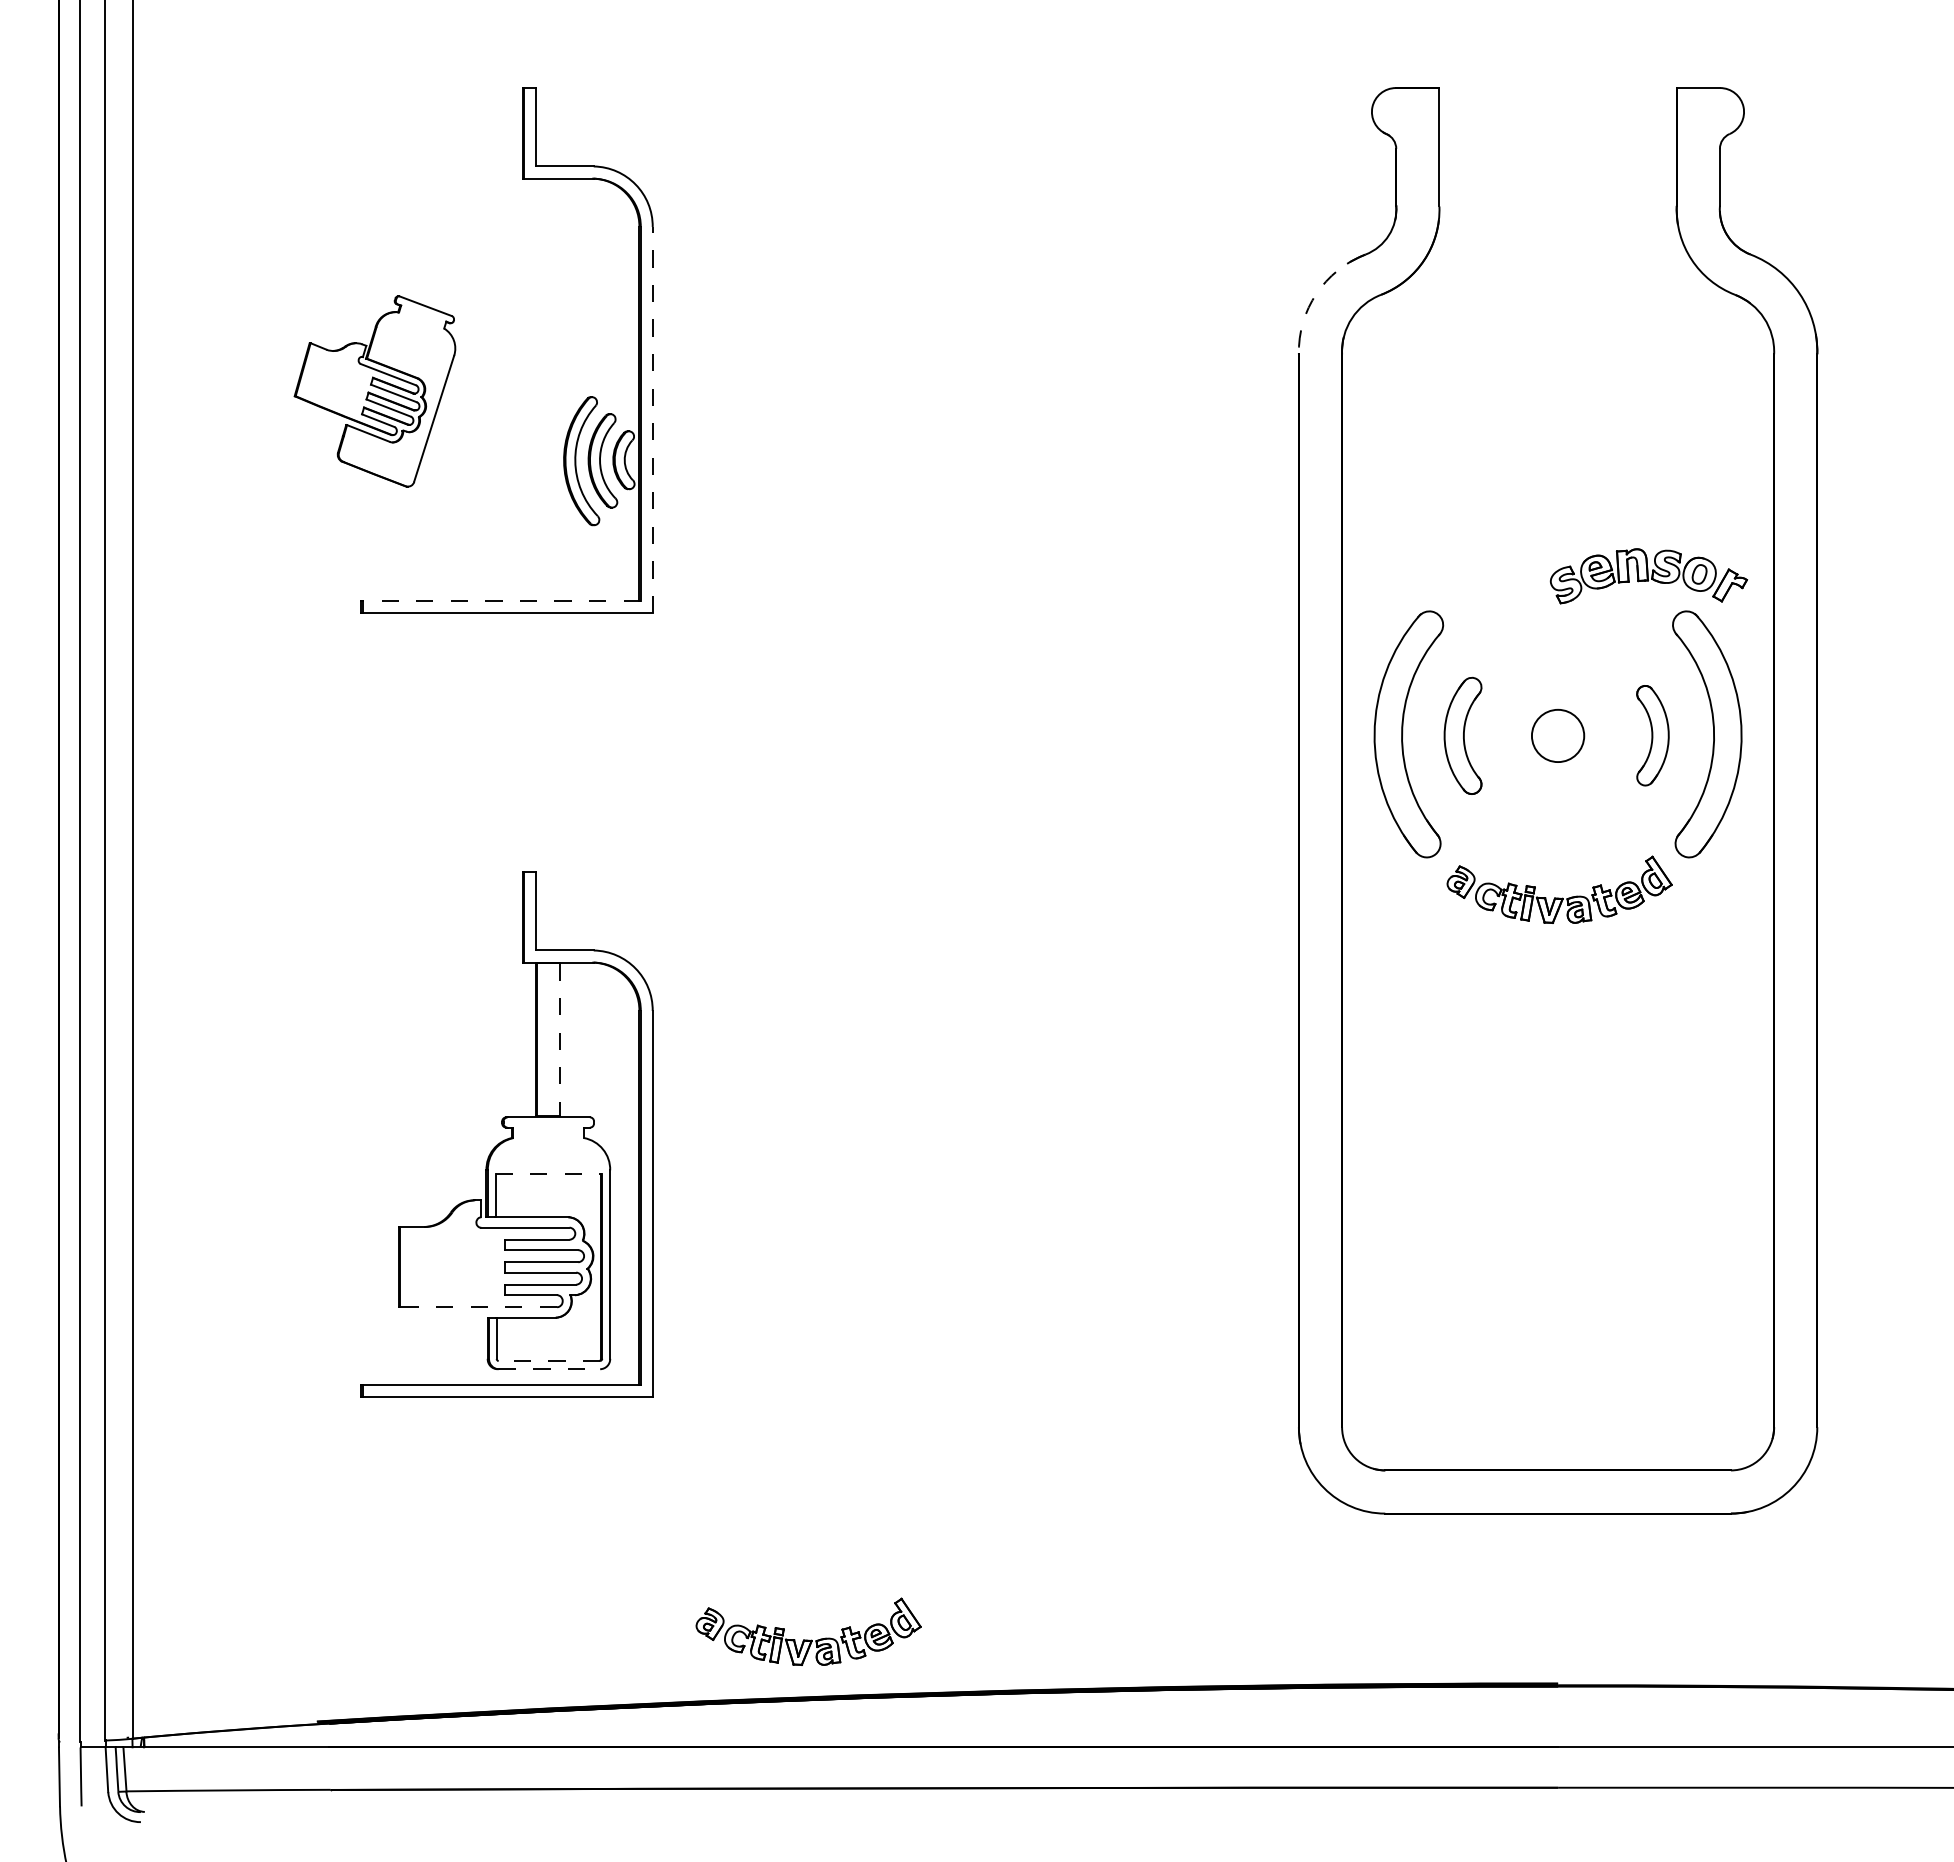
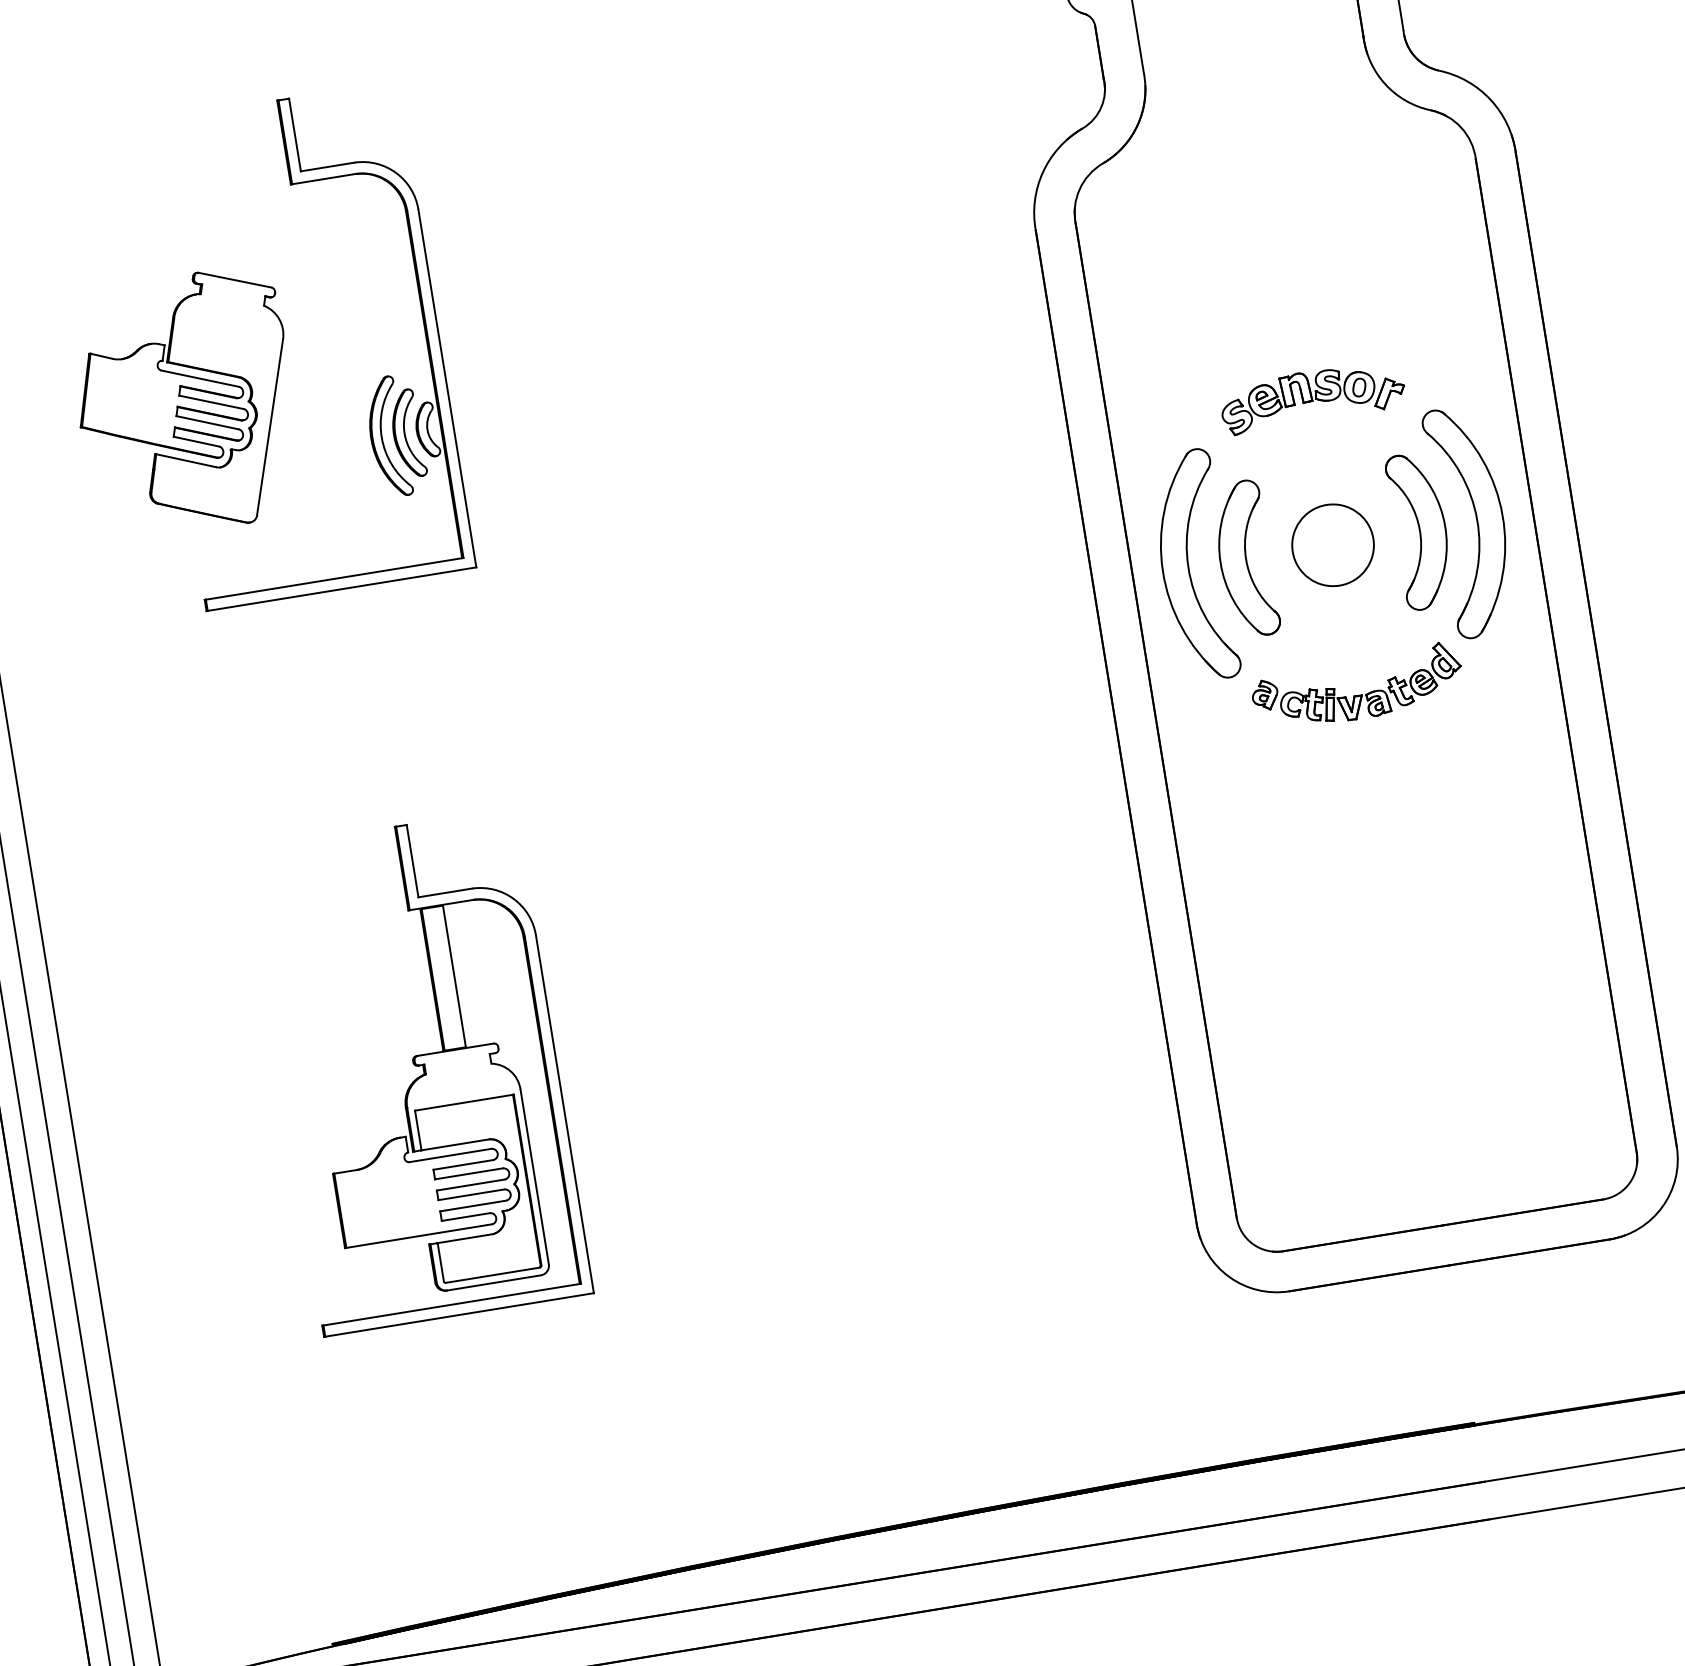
arc: (1316, 293) -> (1043, 171), dashed -> solid
part: (374, 391) -> (185, 403), size x1.43
line: (652, 419) -> (447, 388), dashed -> solid
part: (1648, 576) -> (1312, 397), moved
line: (501, 601) -> (334, 579), dashed -> solid
part: (1462, 735) -> (1244, 559), size x1.43
circle: (1557, 735) -> (1332, 544), size x1.67
part: (1652, 735) -> (1420, 530), size x1.67
line: (559, 1040) -> (454, 977), dashed -> solid
line: (549, 1174) -> (464, 1102), dashed -> solid
line: (478, 1307) -> (419, 1236), dashed -> solid
line: (549, 1360) -> (492, 1274), dashed -> solid
line: (549, 1369) -> (494, 1283), dashed -> solid
part: (808, 1639) -> (774, 1494), removed

